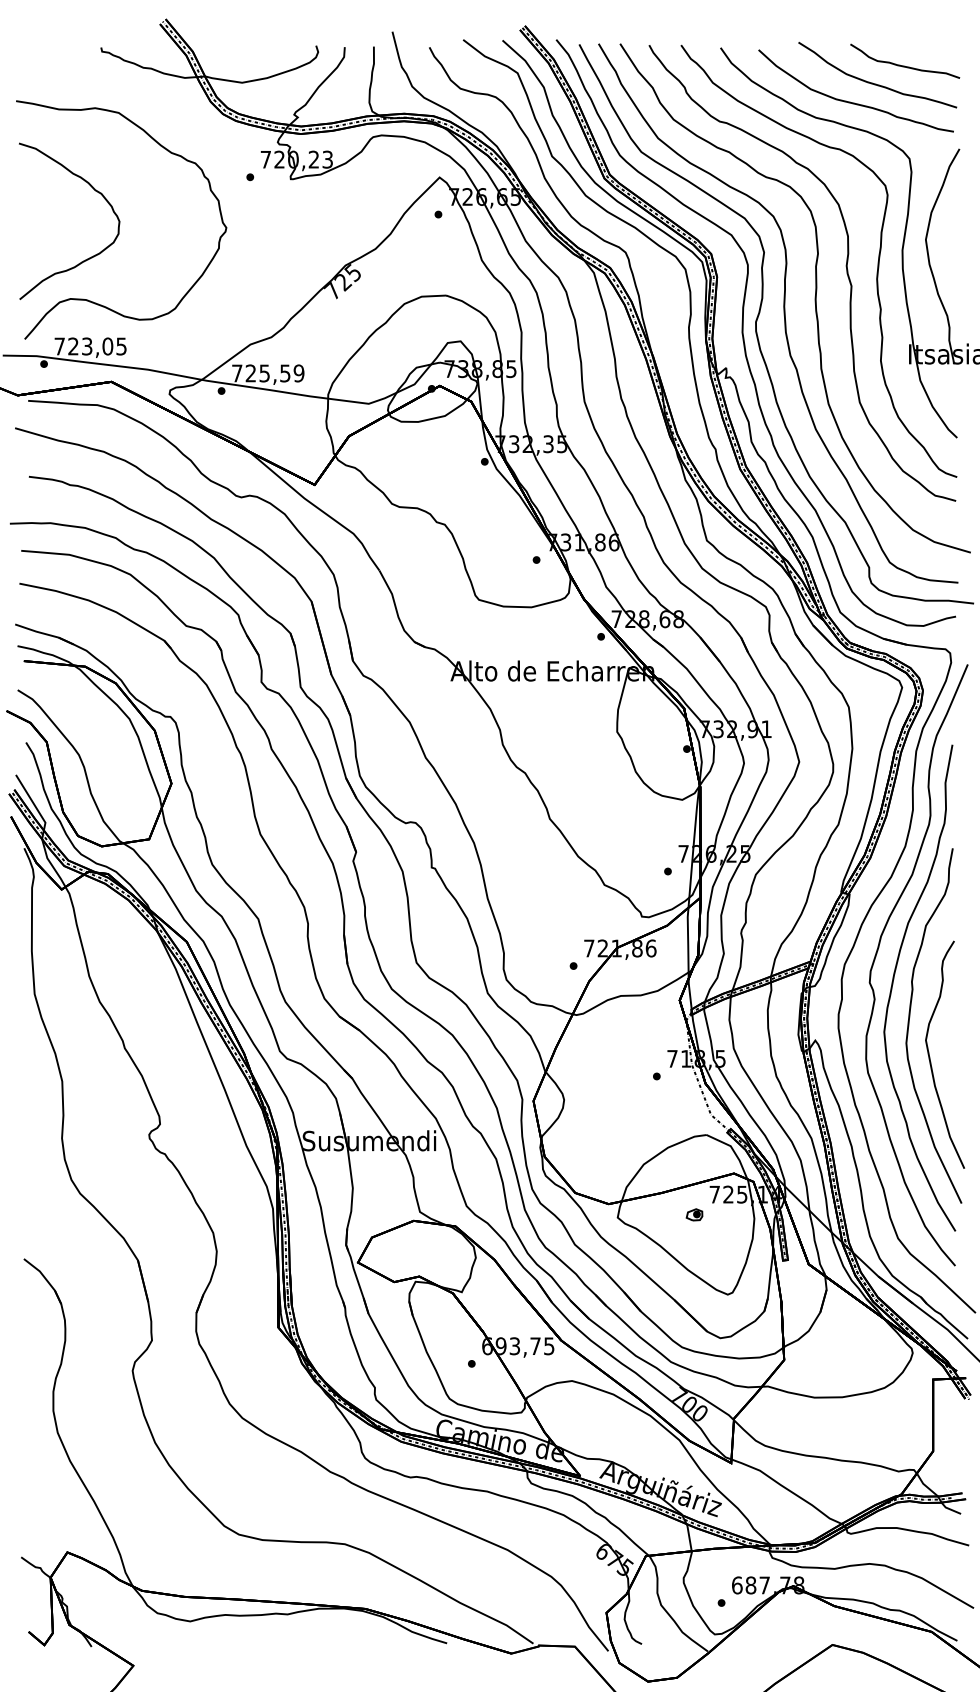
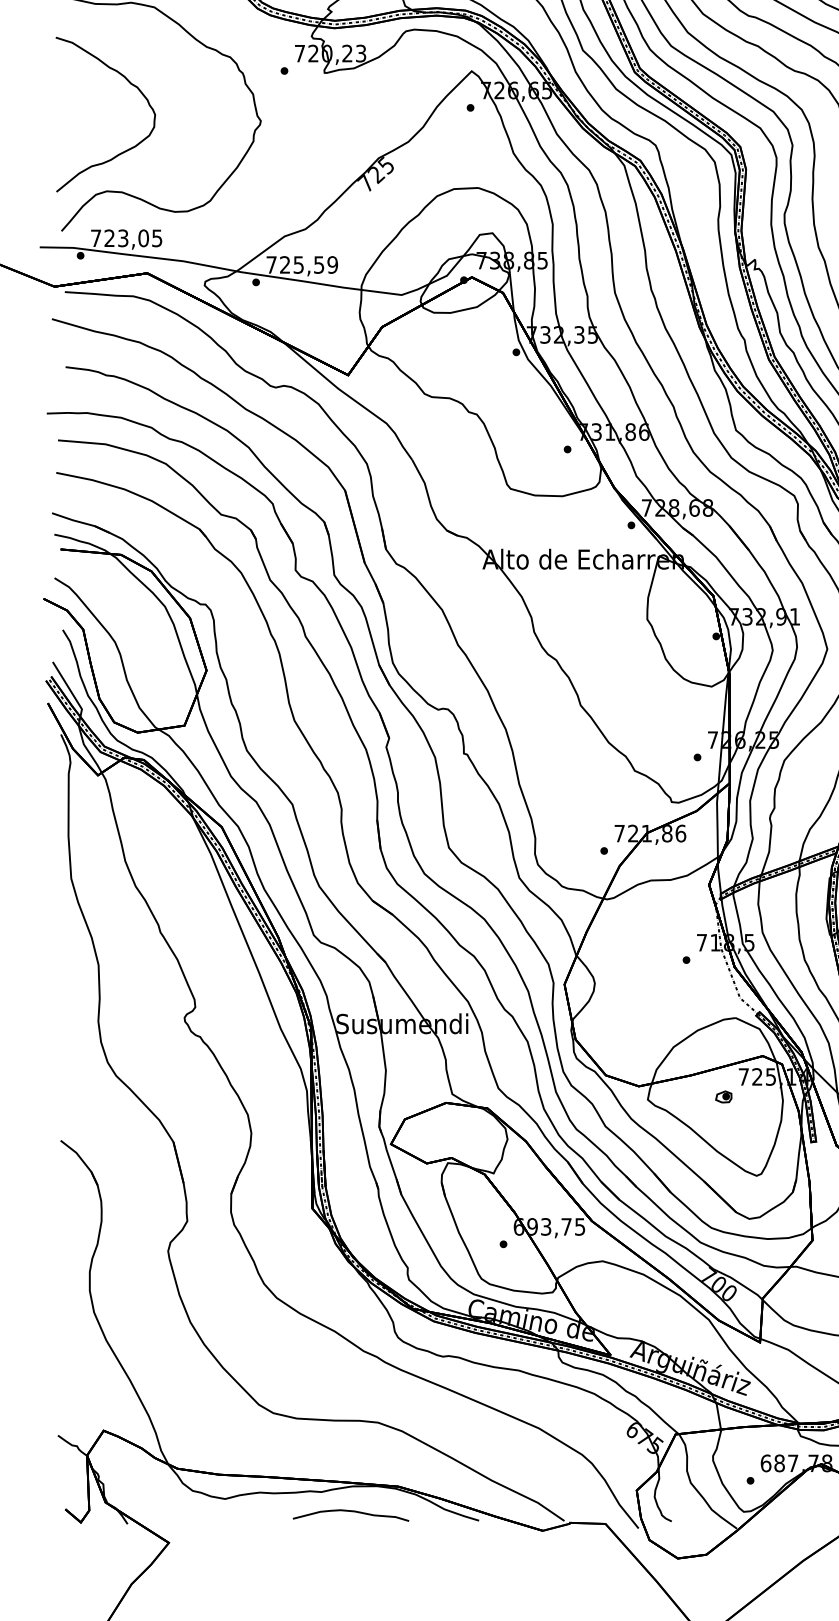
curve: (317, 1634) -> (350, 1511), added

